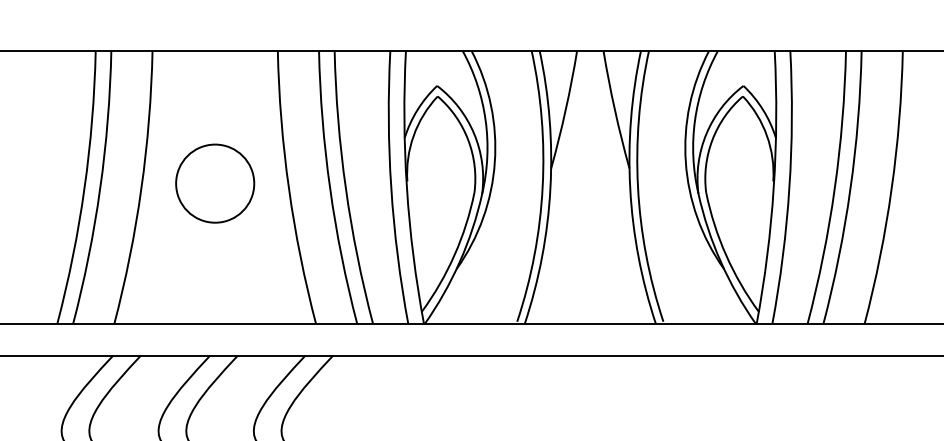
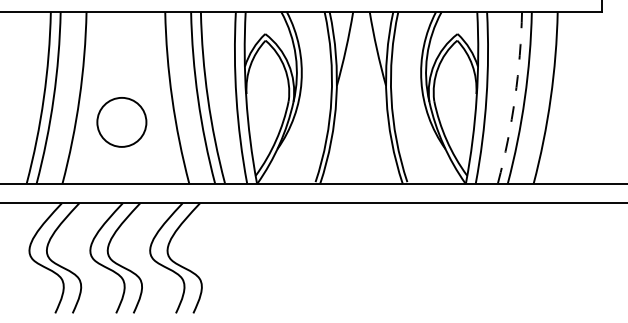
circle: (214, 183) -> (121, 122), moved
arc: (835, 188) -> (515, 98), solid -> dashed

